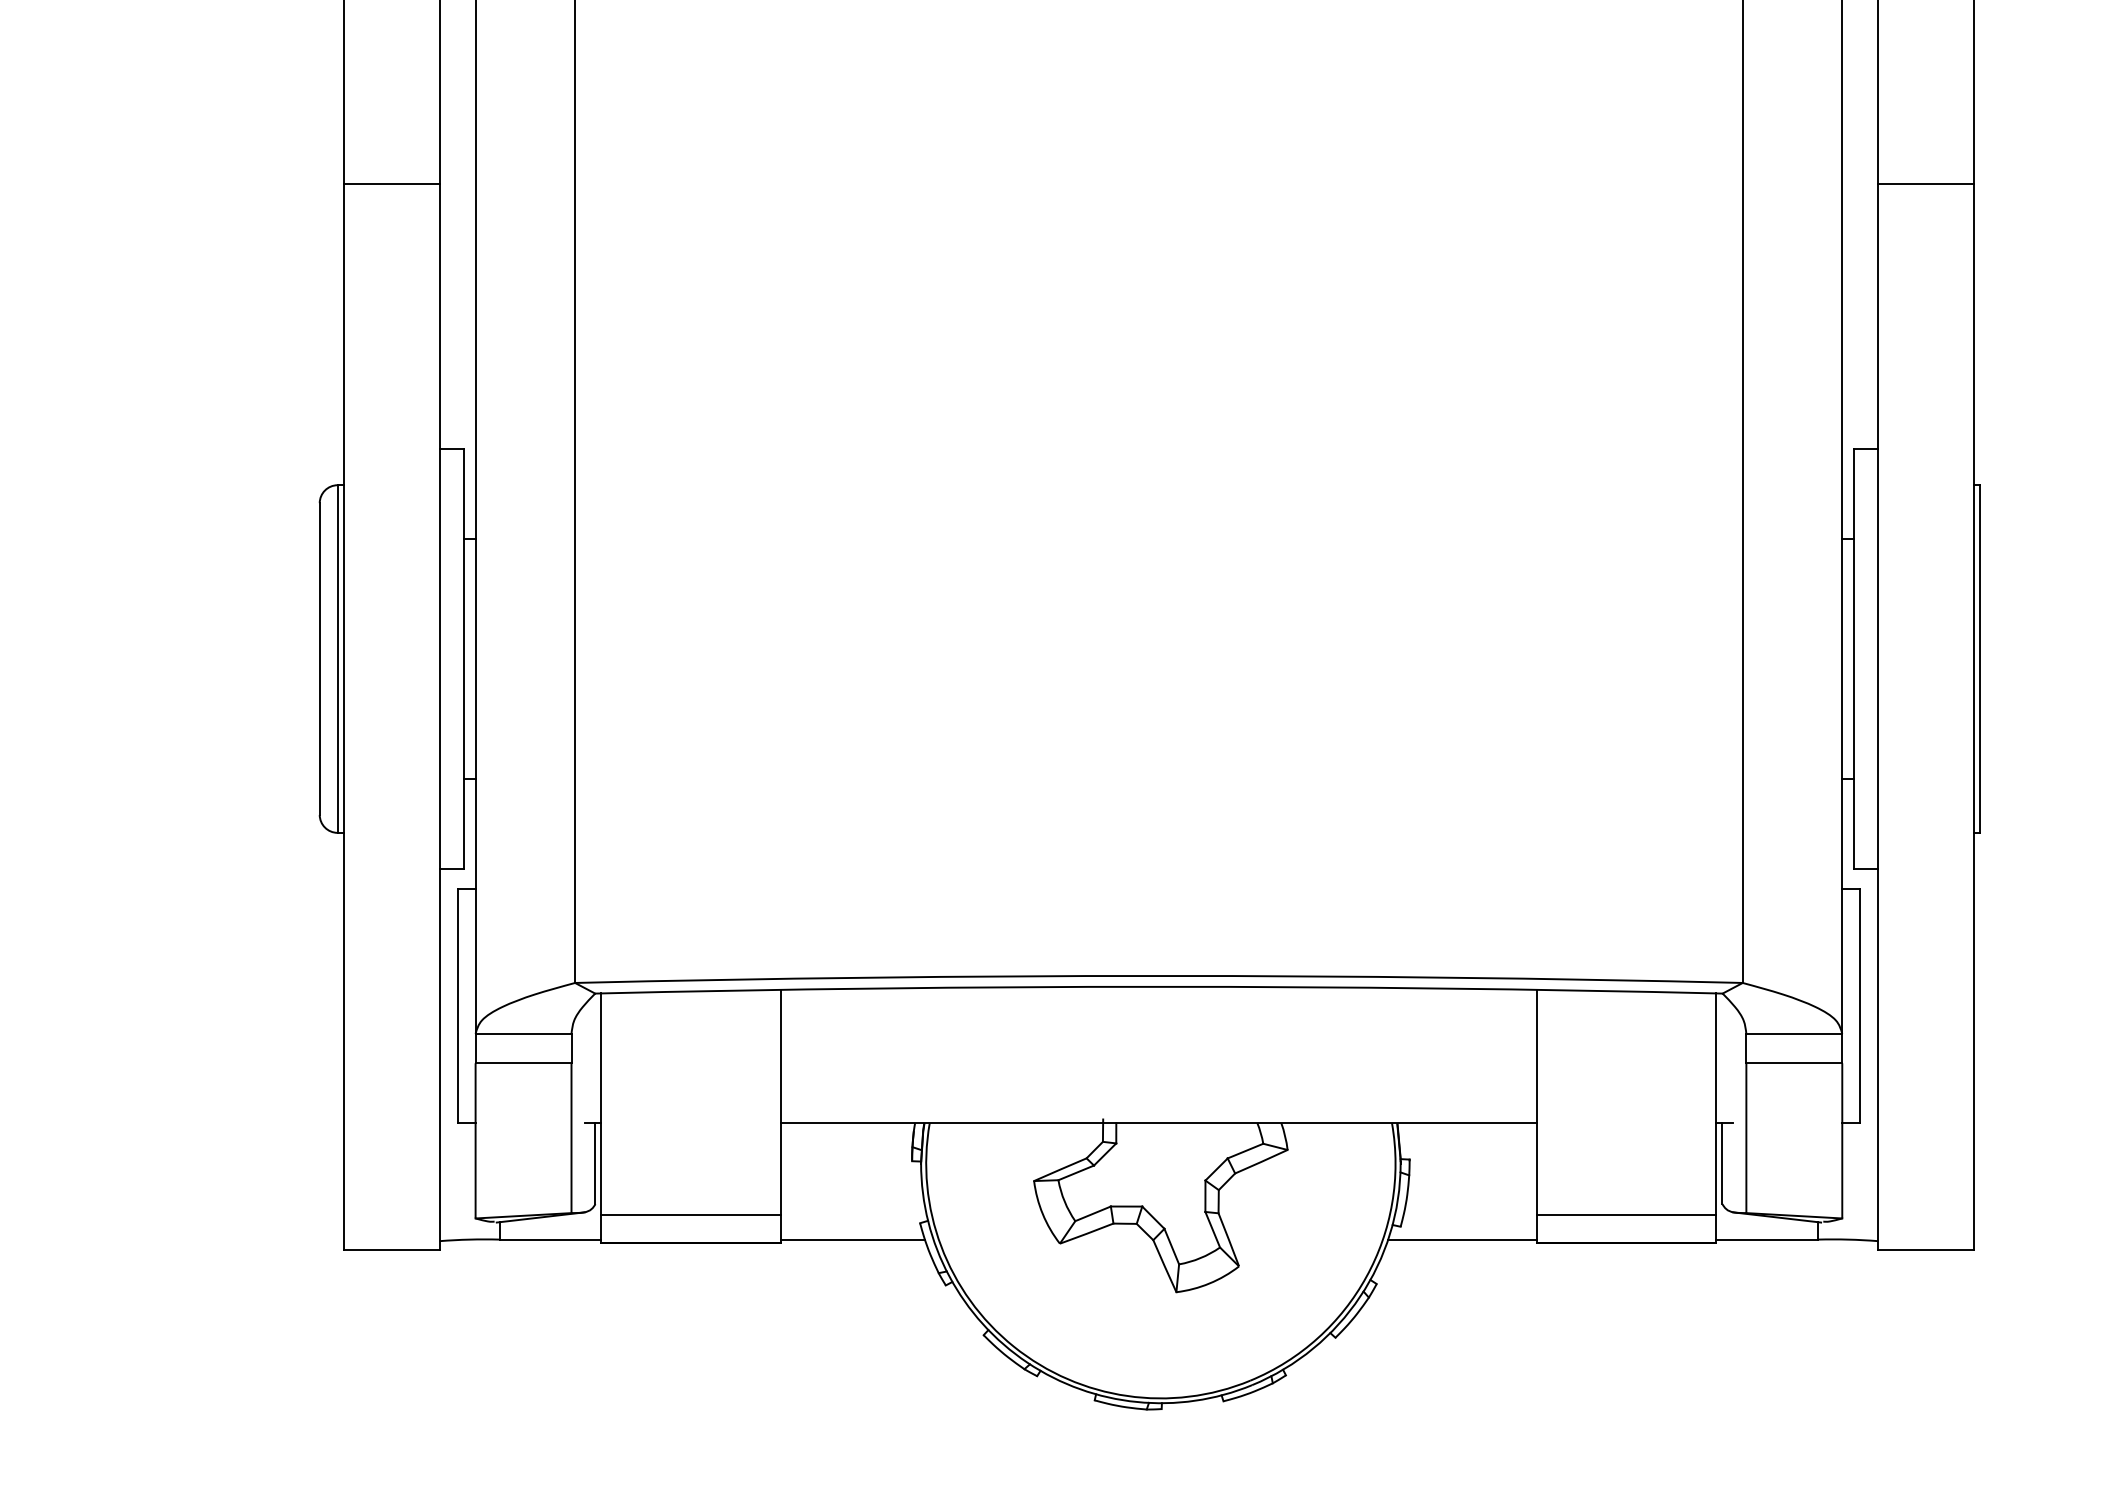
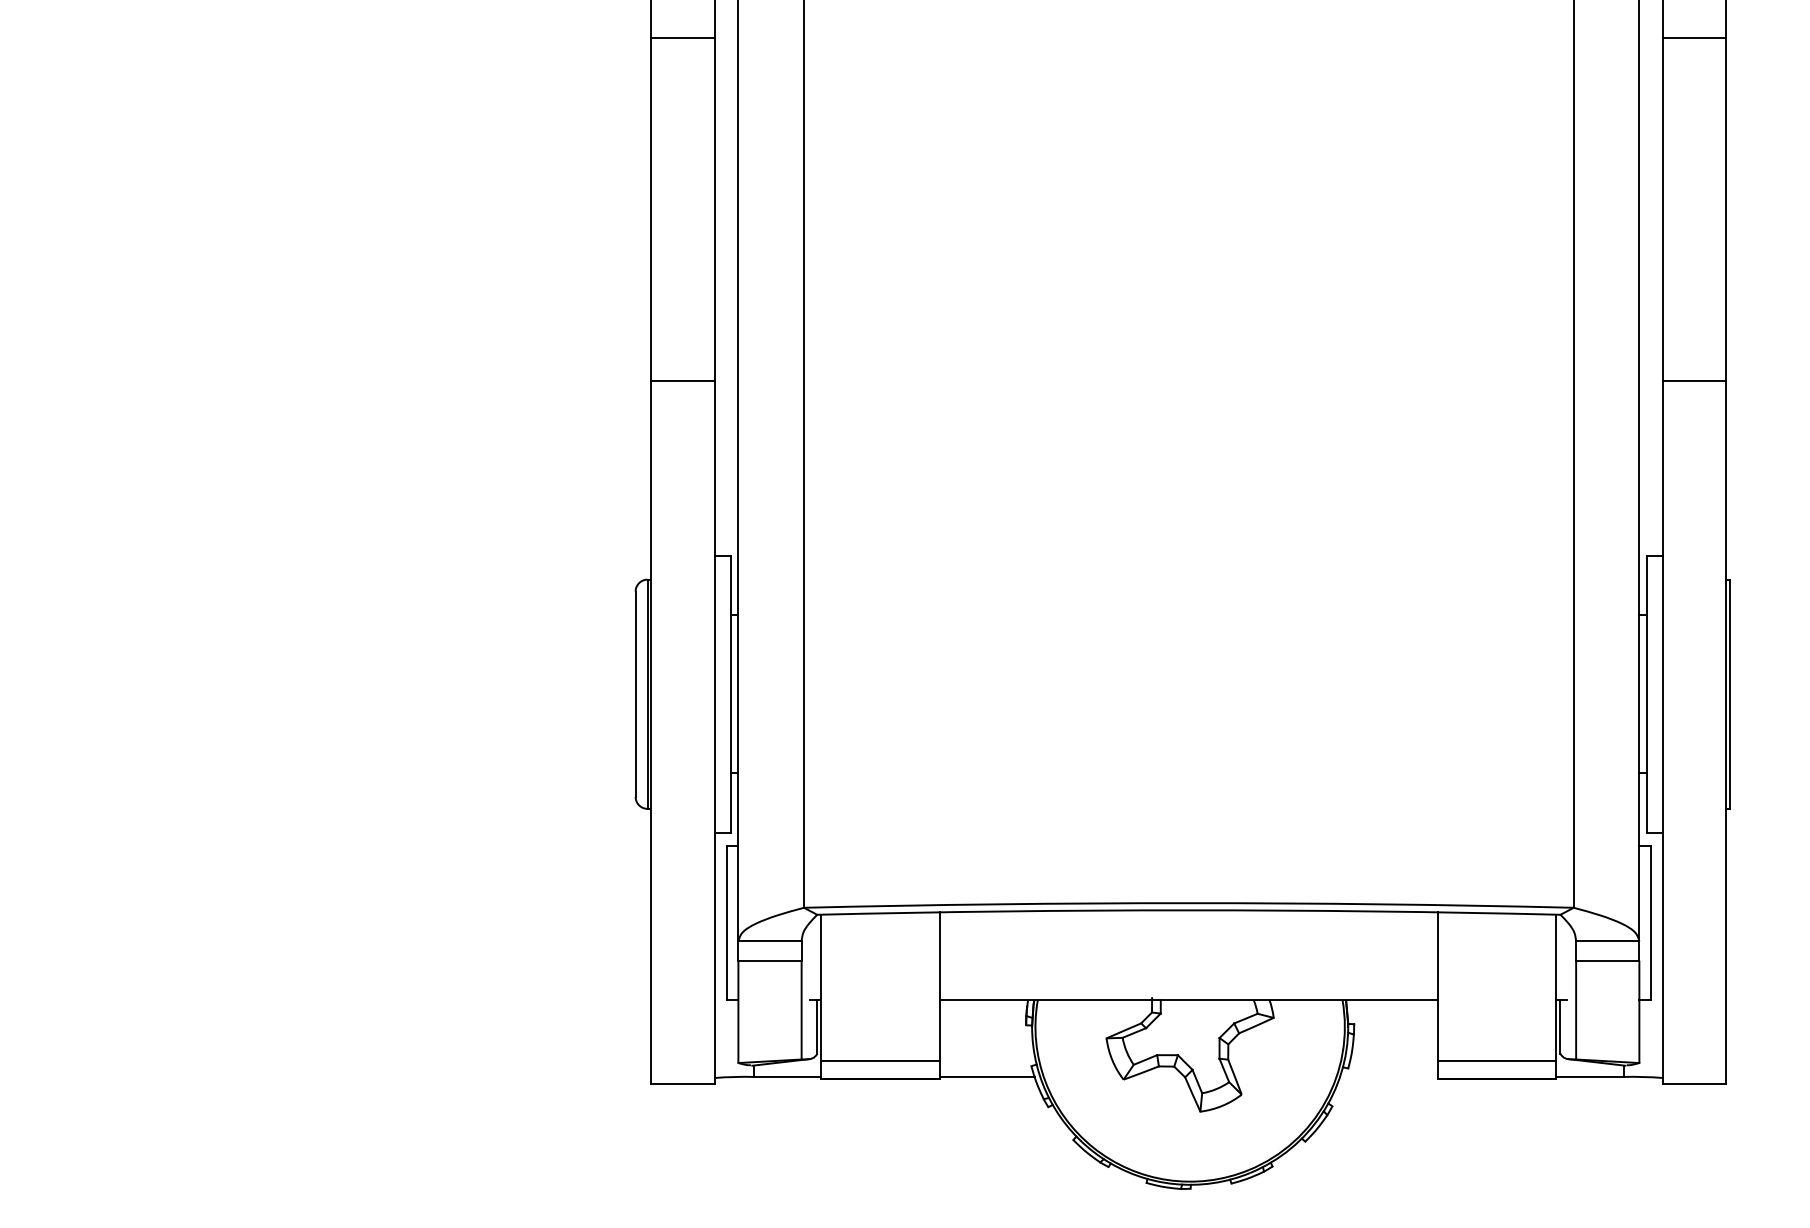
line: (1461, 1238) -> (1388, 1076), removed

